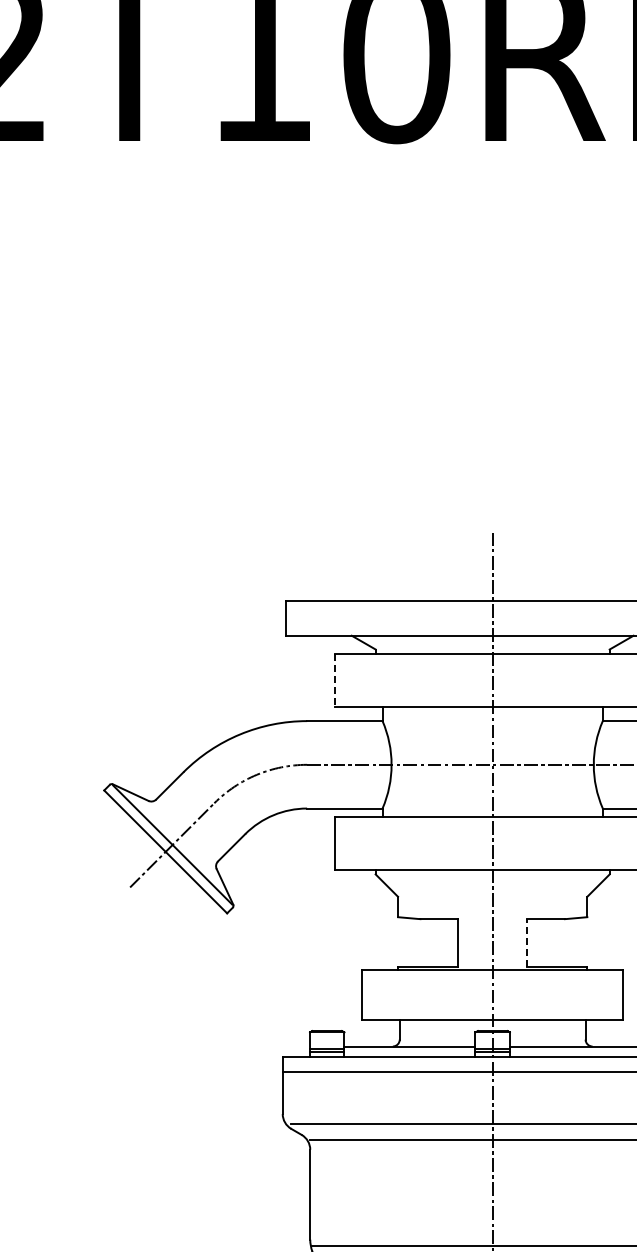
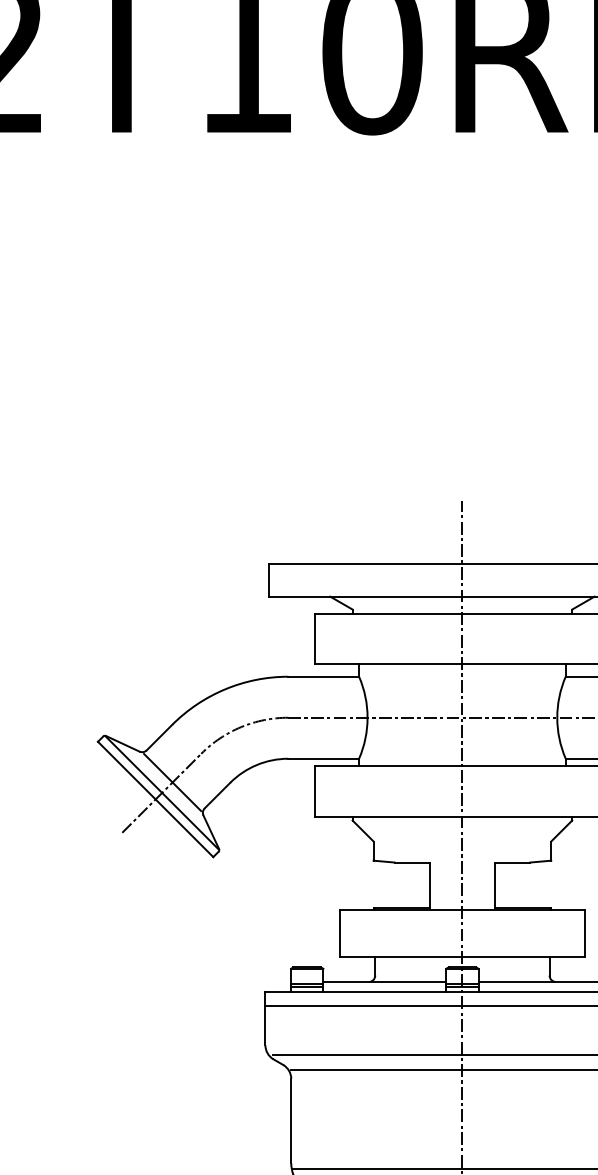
line: (335, 680) -> (314, 638), dashed -> solid
line: (183, 833) -> (172, 782), added
line: (527, 942) -> (495, 884), dashed -> solid

